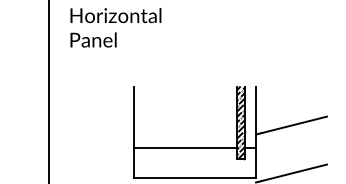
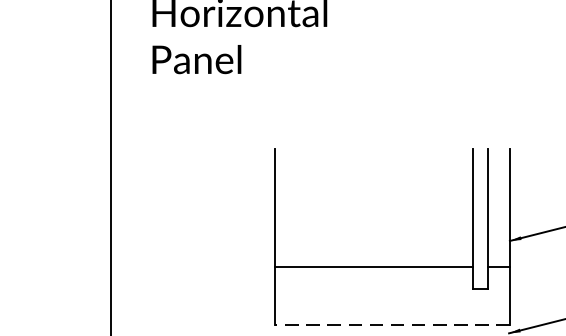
hatch: (241, 122) -> (481, 218), removed
line: (194, 178) -> (390, 325), solid -> dashed

